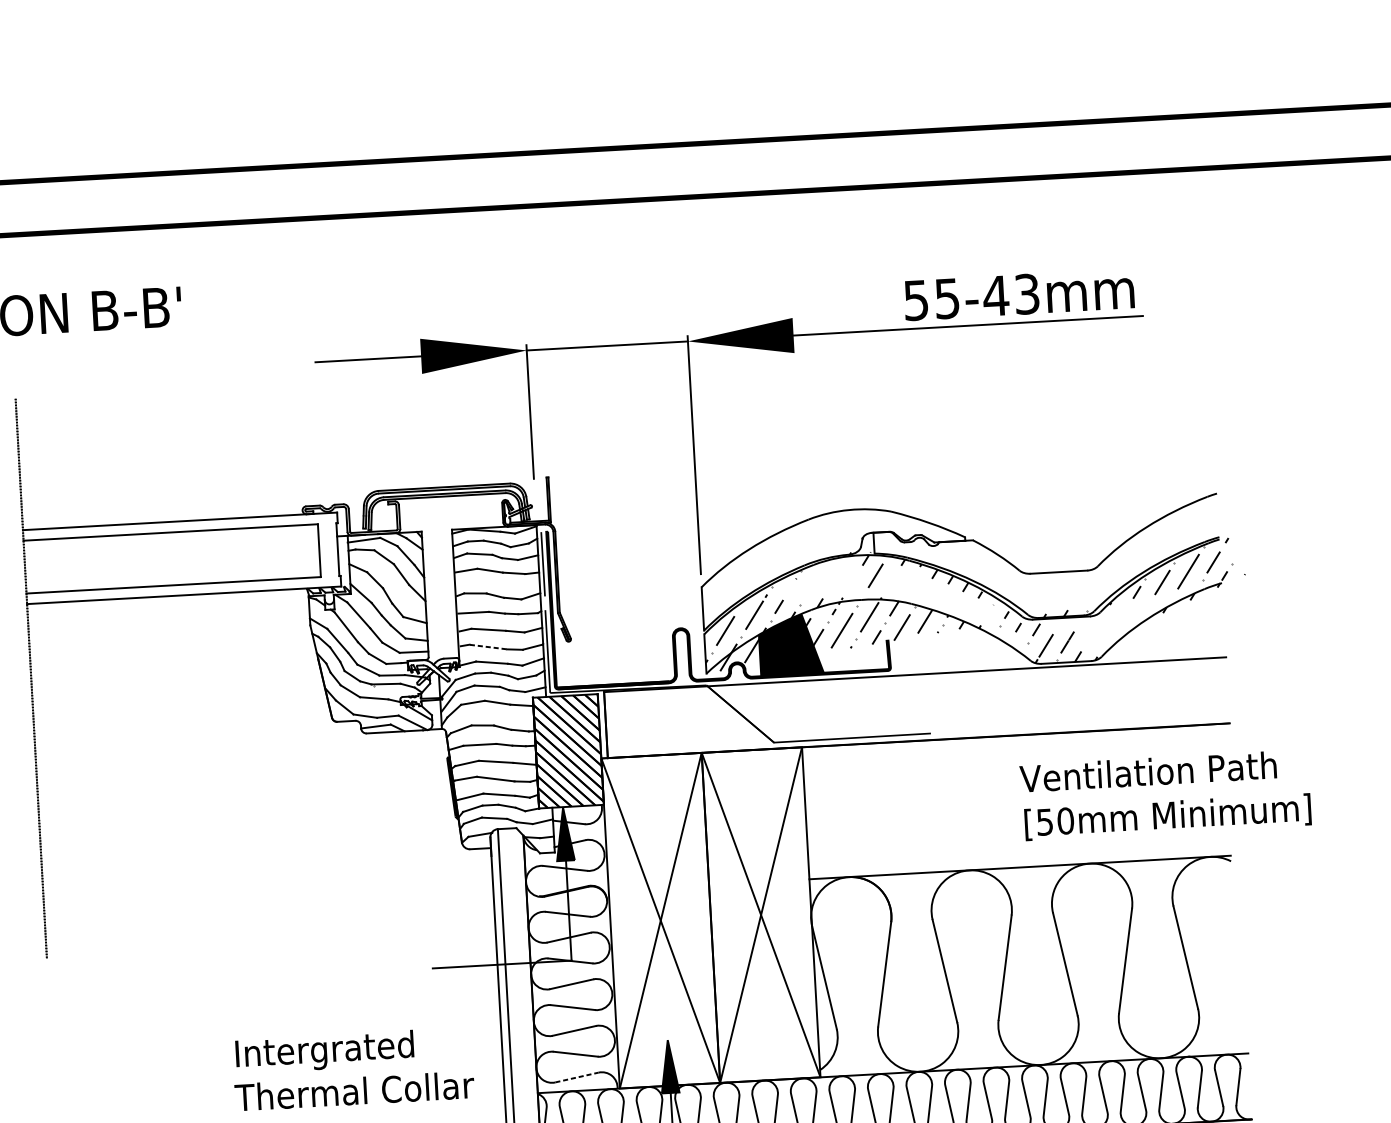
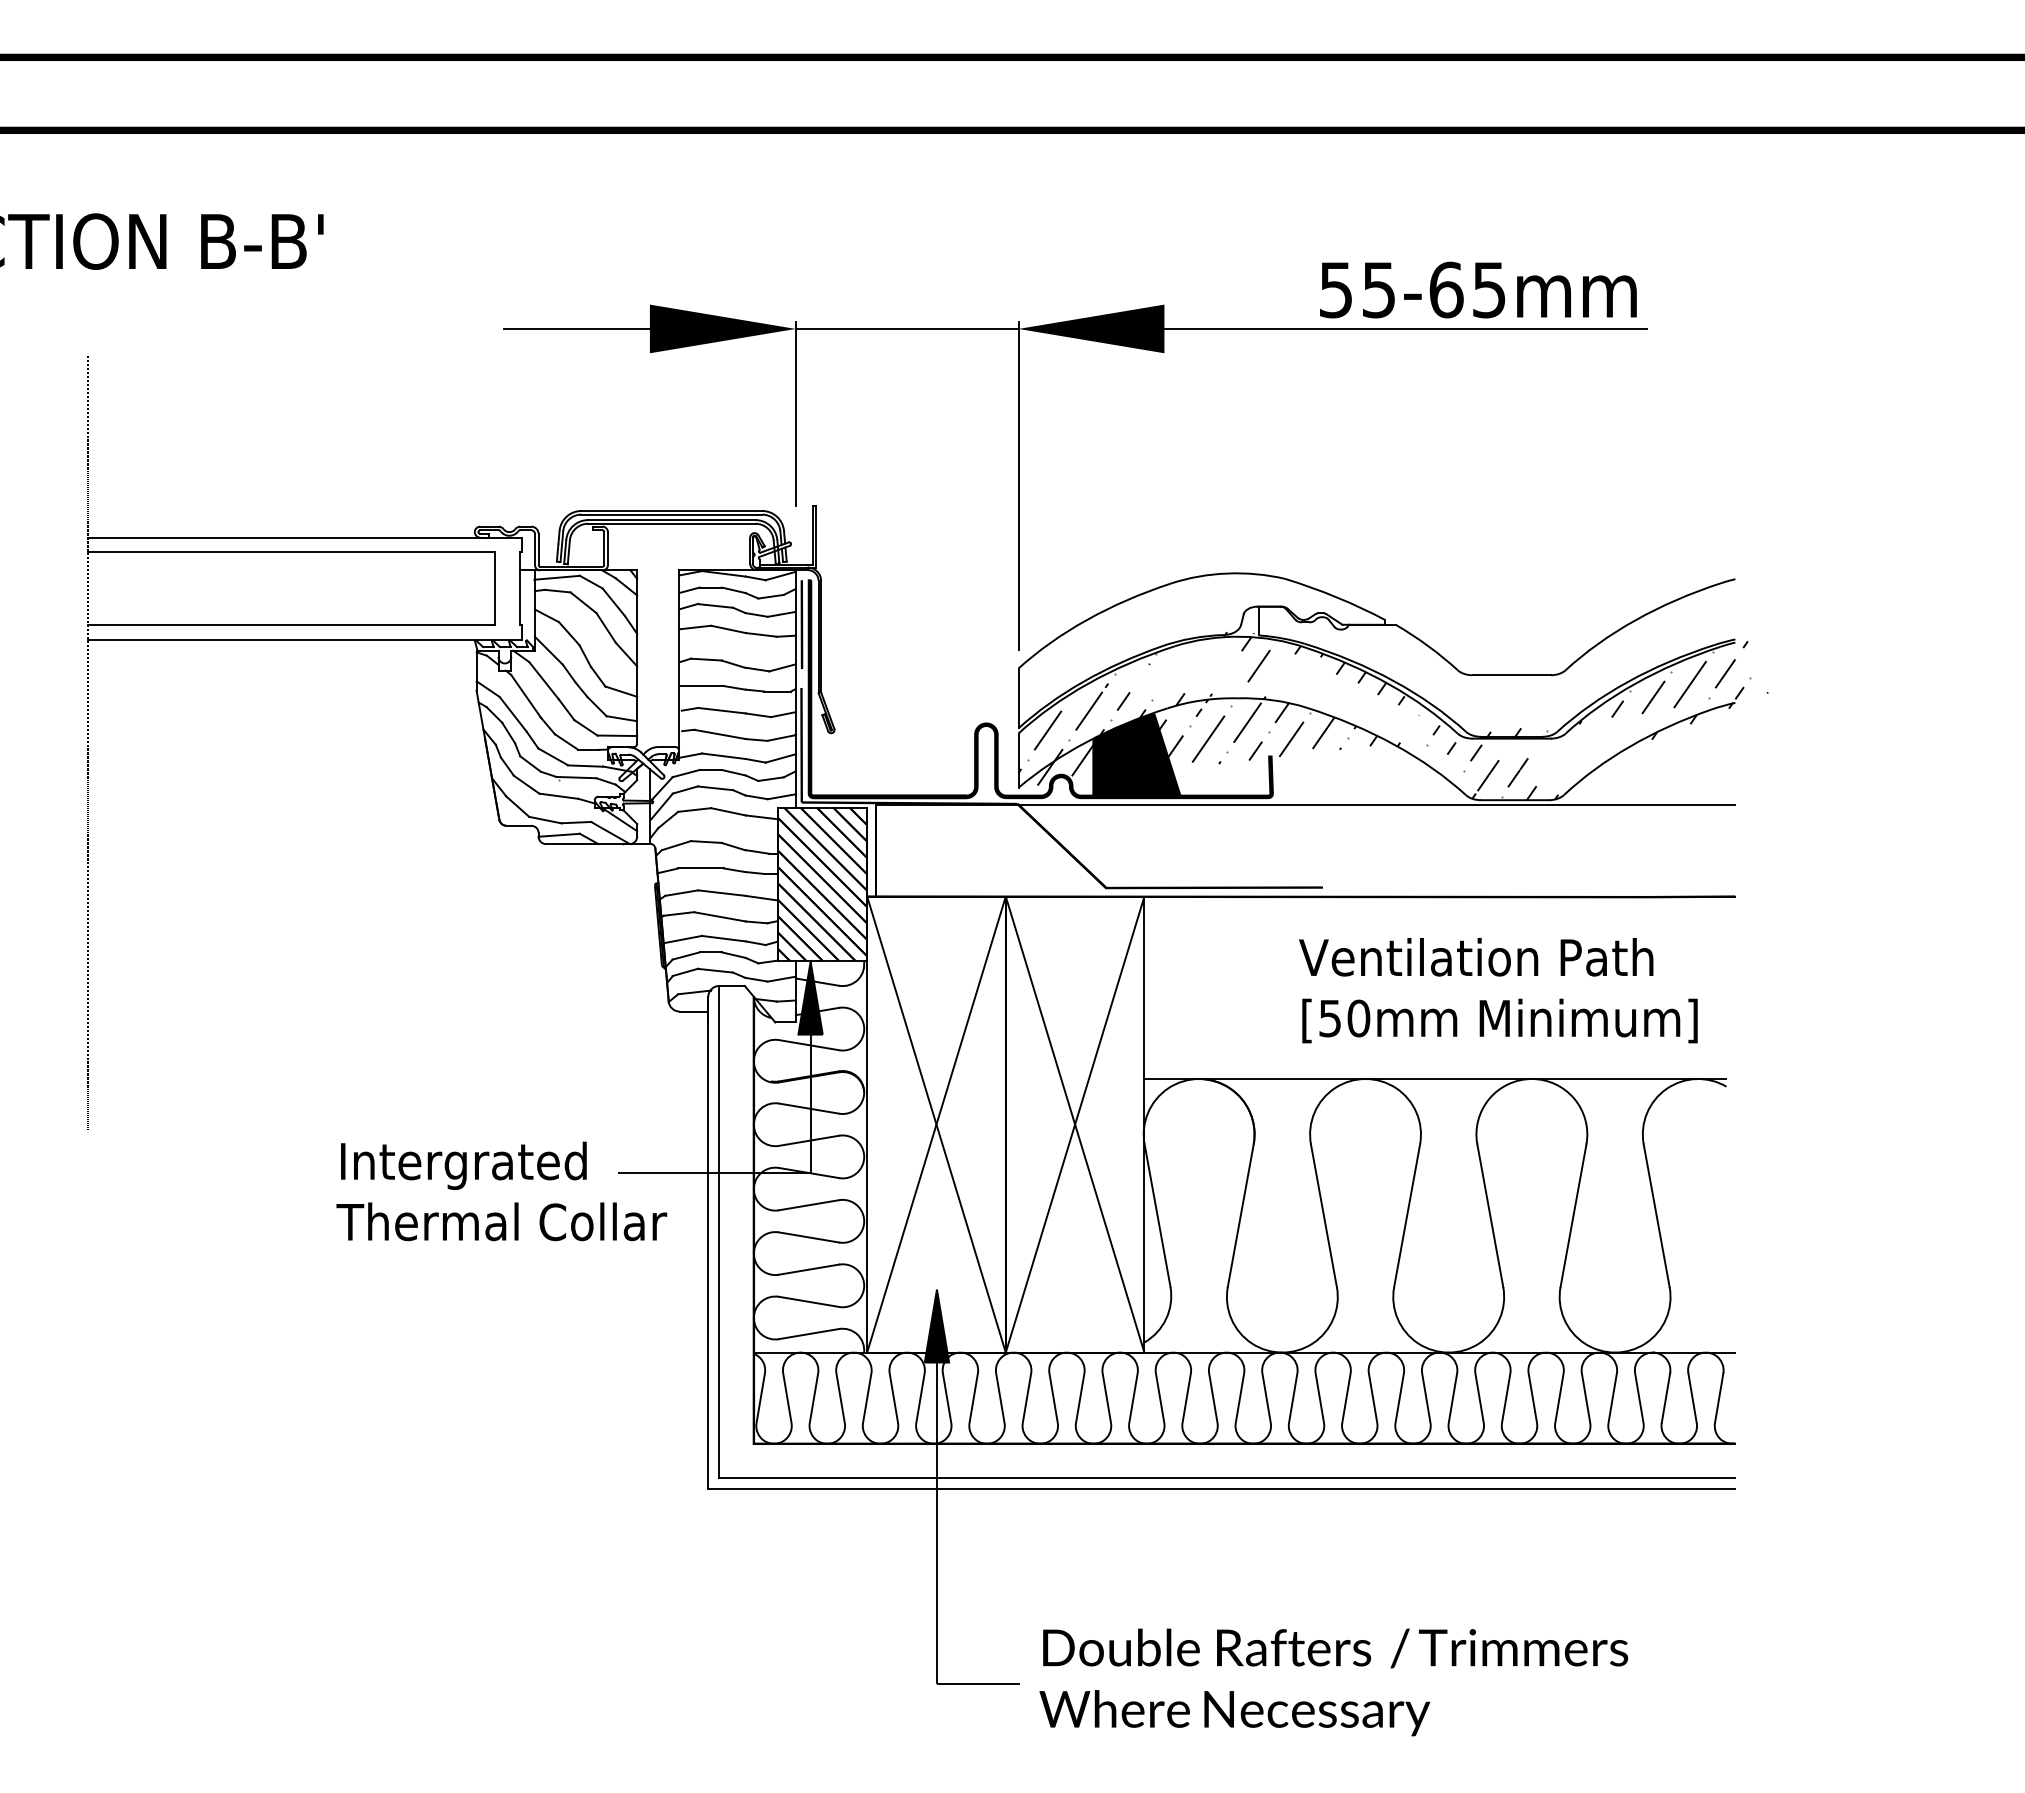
text: (1010, 294) -> (1466, 289), 55-43mm -> 55-65mm
line: (488, 647) -> (720, 734), dashed -> solid
text: (1165, 795) -> (1498, 990), moved
text: (353, 1069) -> (501, 1191), moved
line: (577, 1077) -> (809, 1334), dashed -> solid

